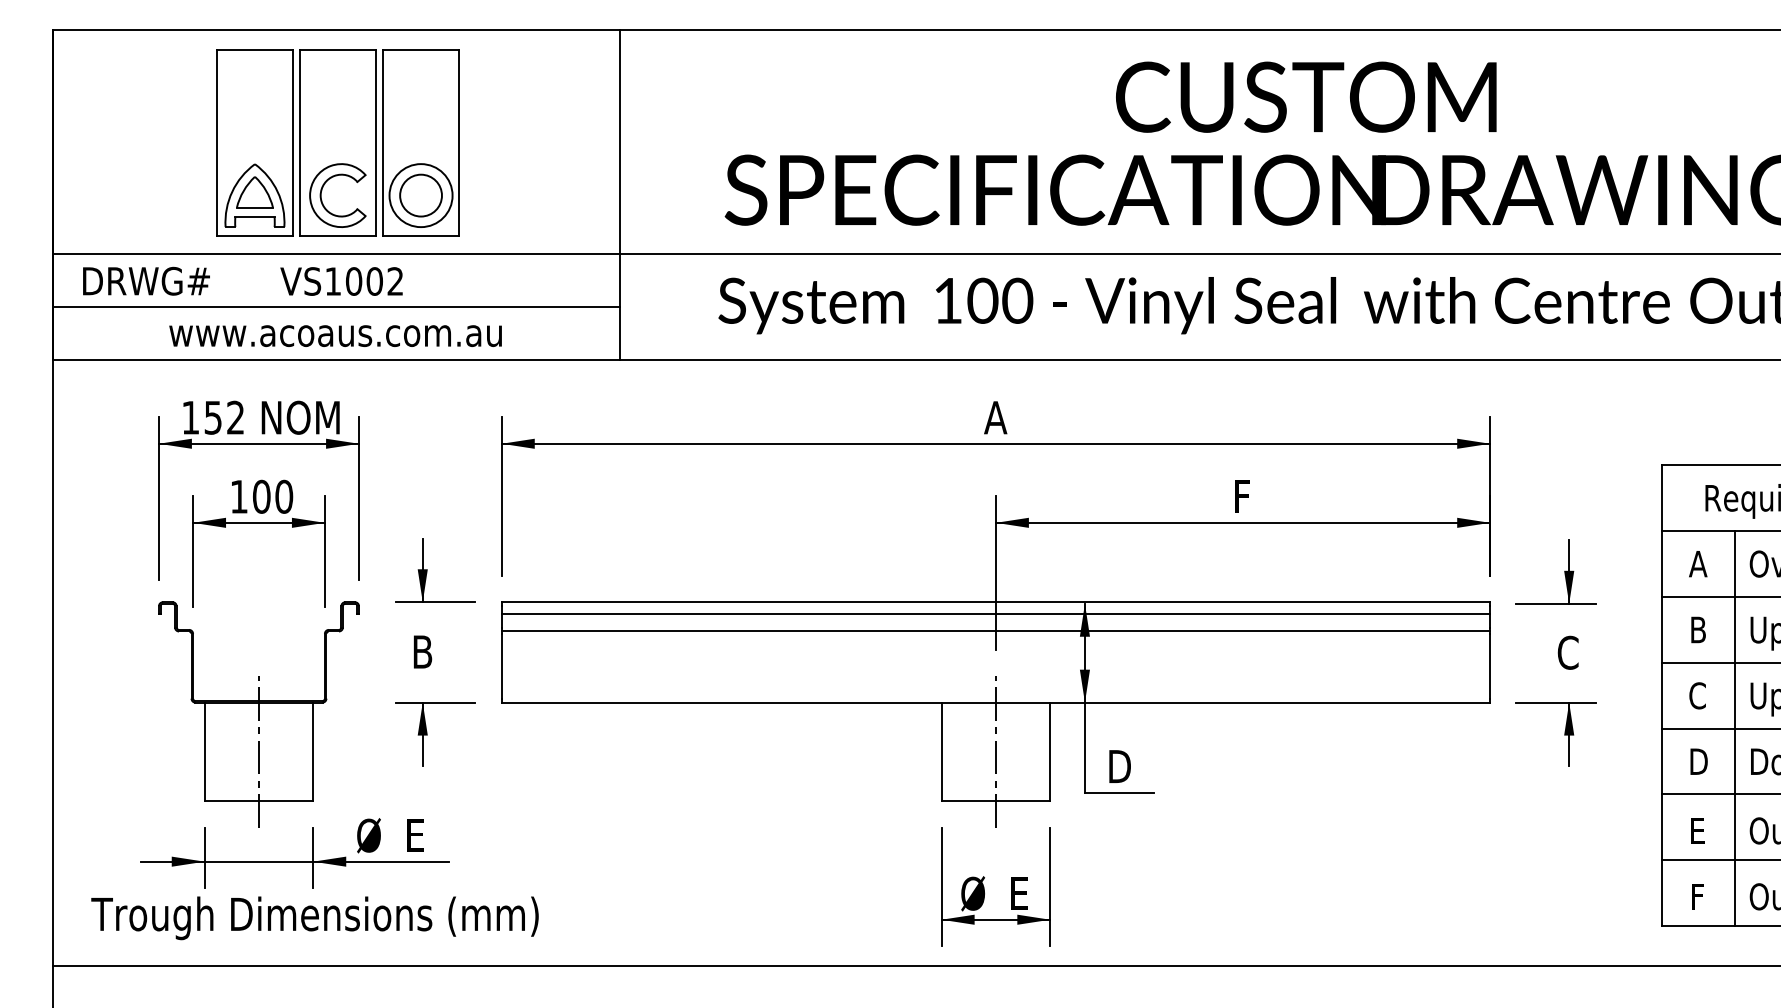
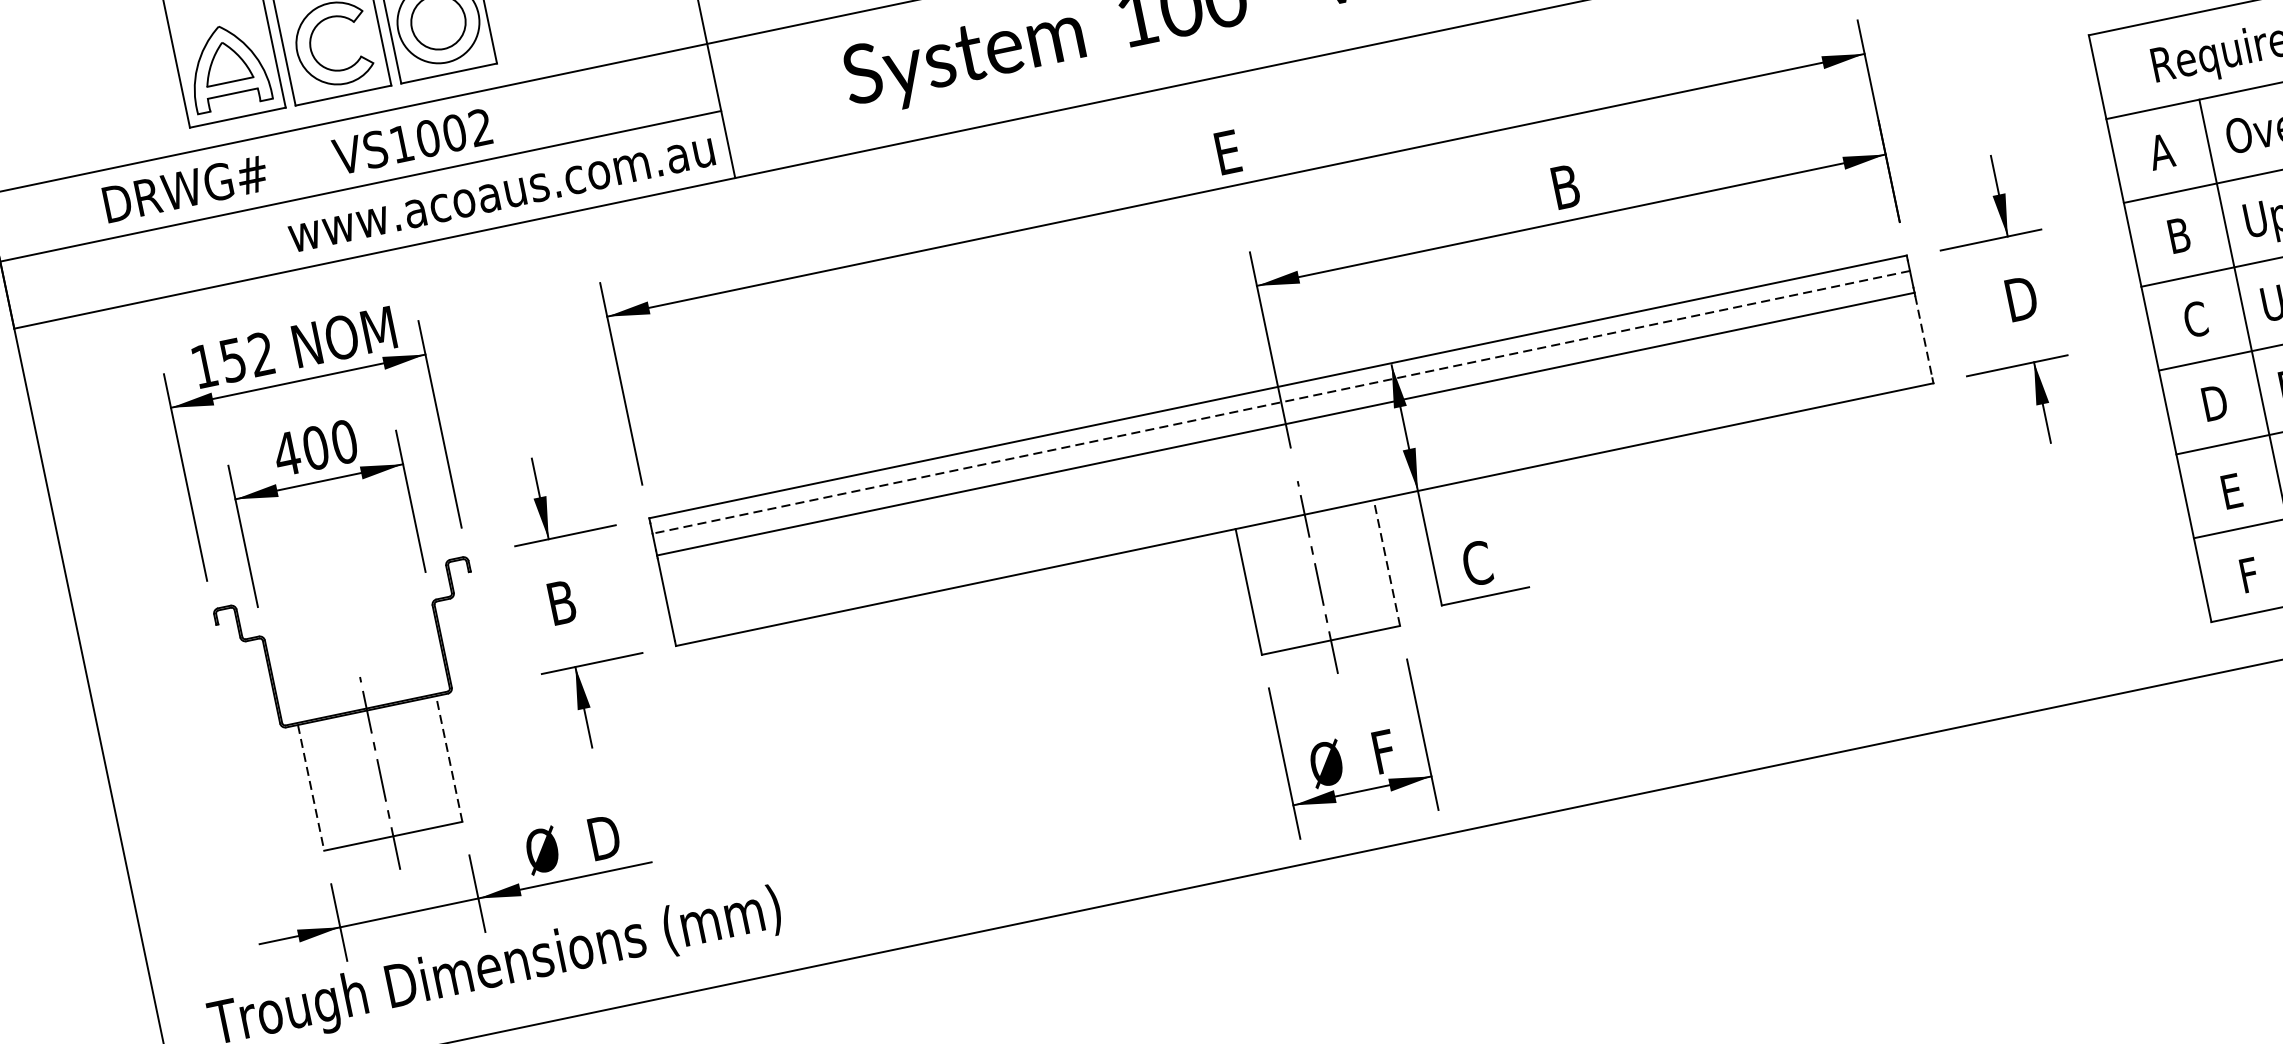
text: (146, 280) -> (185, 187), moved
text: (341, 281) -> (412, 141), moved
text: (335, 335) -> (501, 194), moved
text: (995, 417) -> (1228, 151), A -> E
text: (238, 496) -> (286, 453), 100 -> 400
text: (1244, 496) -> (1566, 186), F -> B
line: (995, 614) -> (1280, 402), solid -> dashed
text: (1568, 652) -> (2019, 298), C -> D
line: (1490, 666) -> (1924, 337), solid -> dashed
line: (313, 751) -> (449, 758), solid -> dashed
line: (1050, 751) -> (1387, 562), solid -> dashed
line: (204, 752) -> (310, 788), solid -> dashed
text: (1118, 766) -> (1477, 563), D -> C
text: (417, 835) -> (604, 837), E -> D
text: (1021, 893) -> (1387, 750), E -> F

